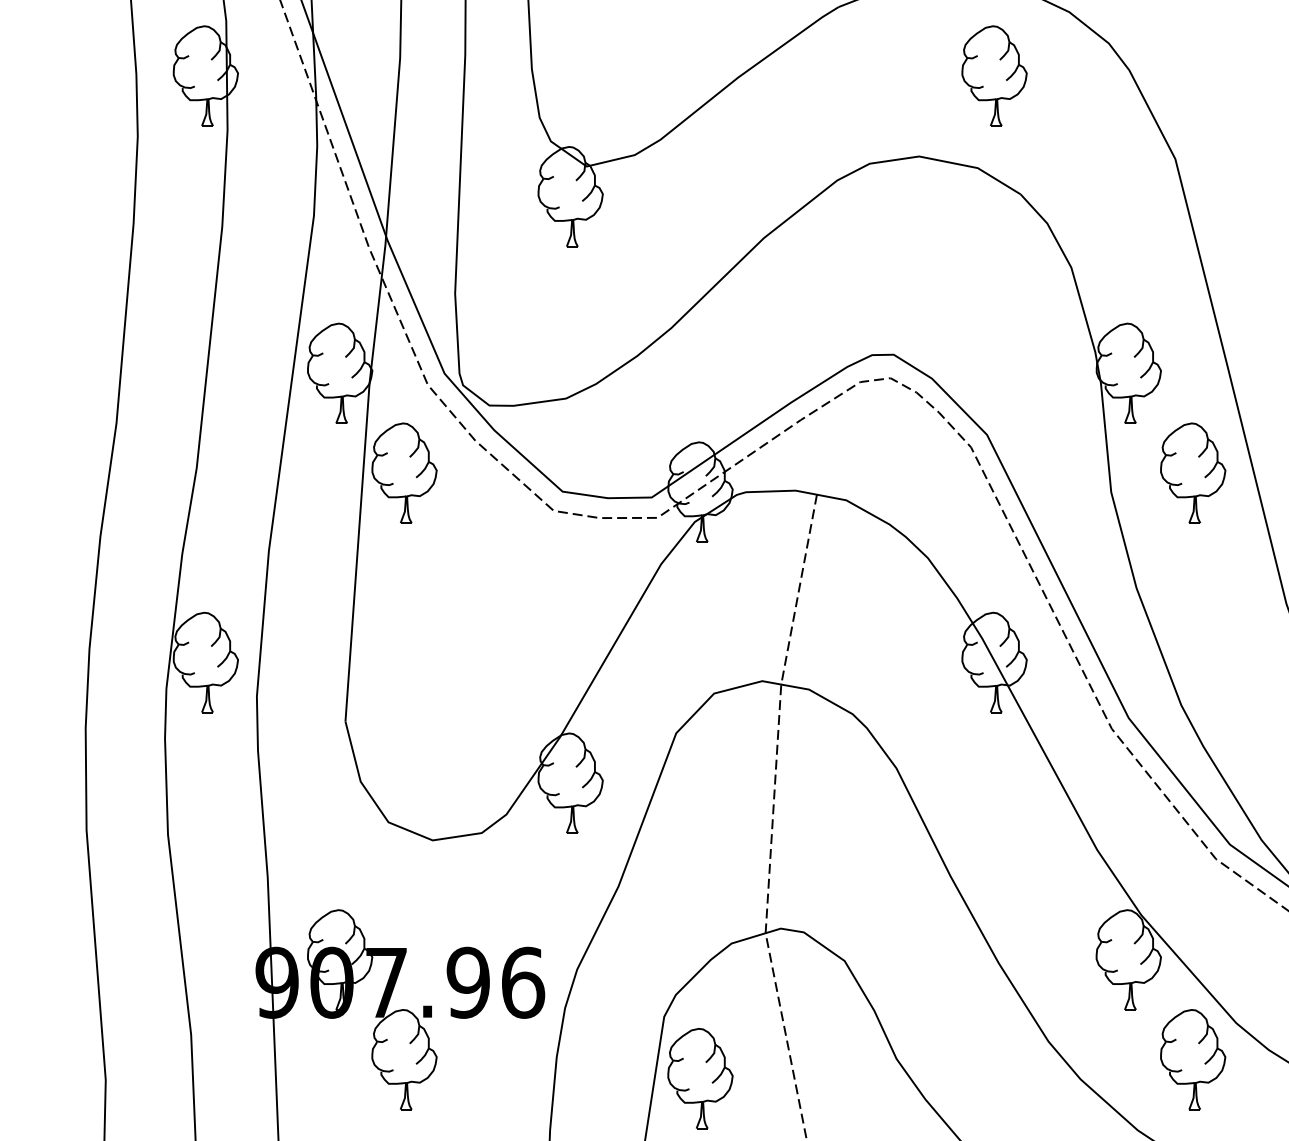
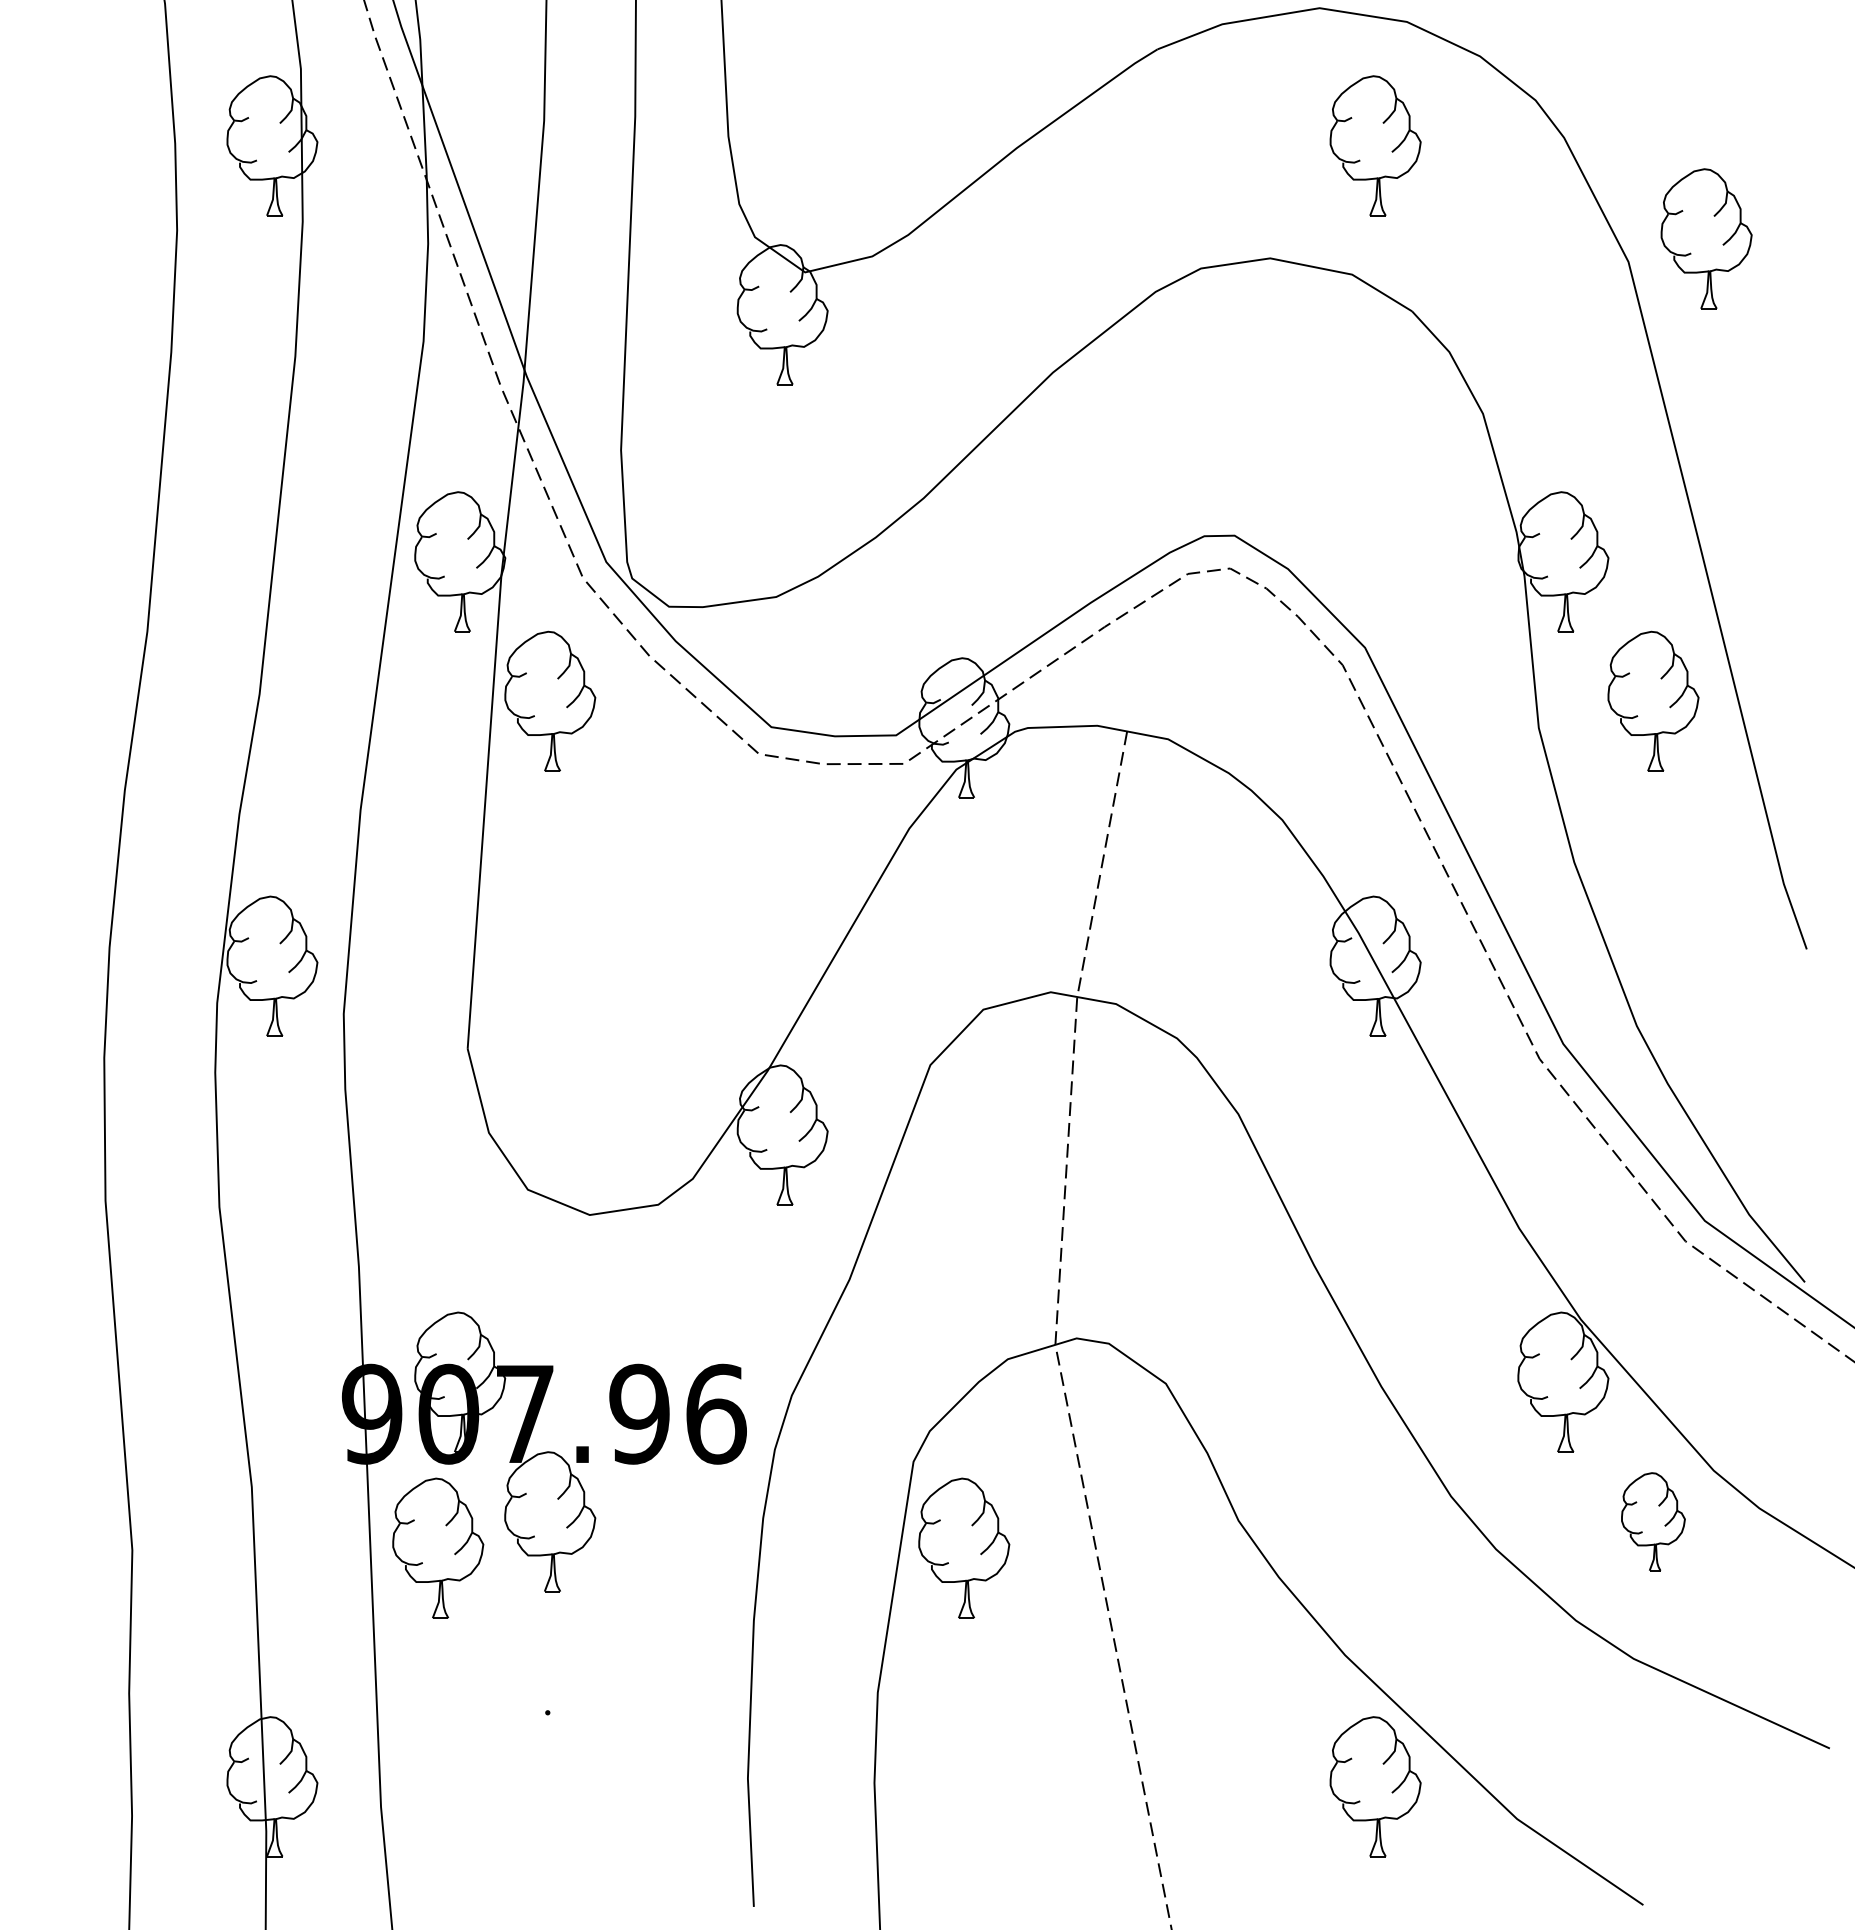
part: (1231, 142) -> (1706, 238), added
part: (1193, 1059) -> (1653, 1521), size x0.7
part: (324, 1078) -> (438, 1547), added

